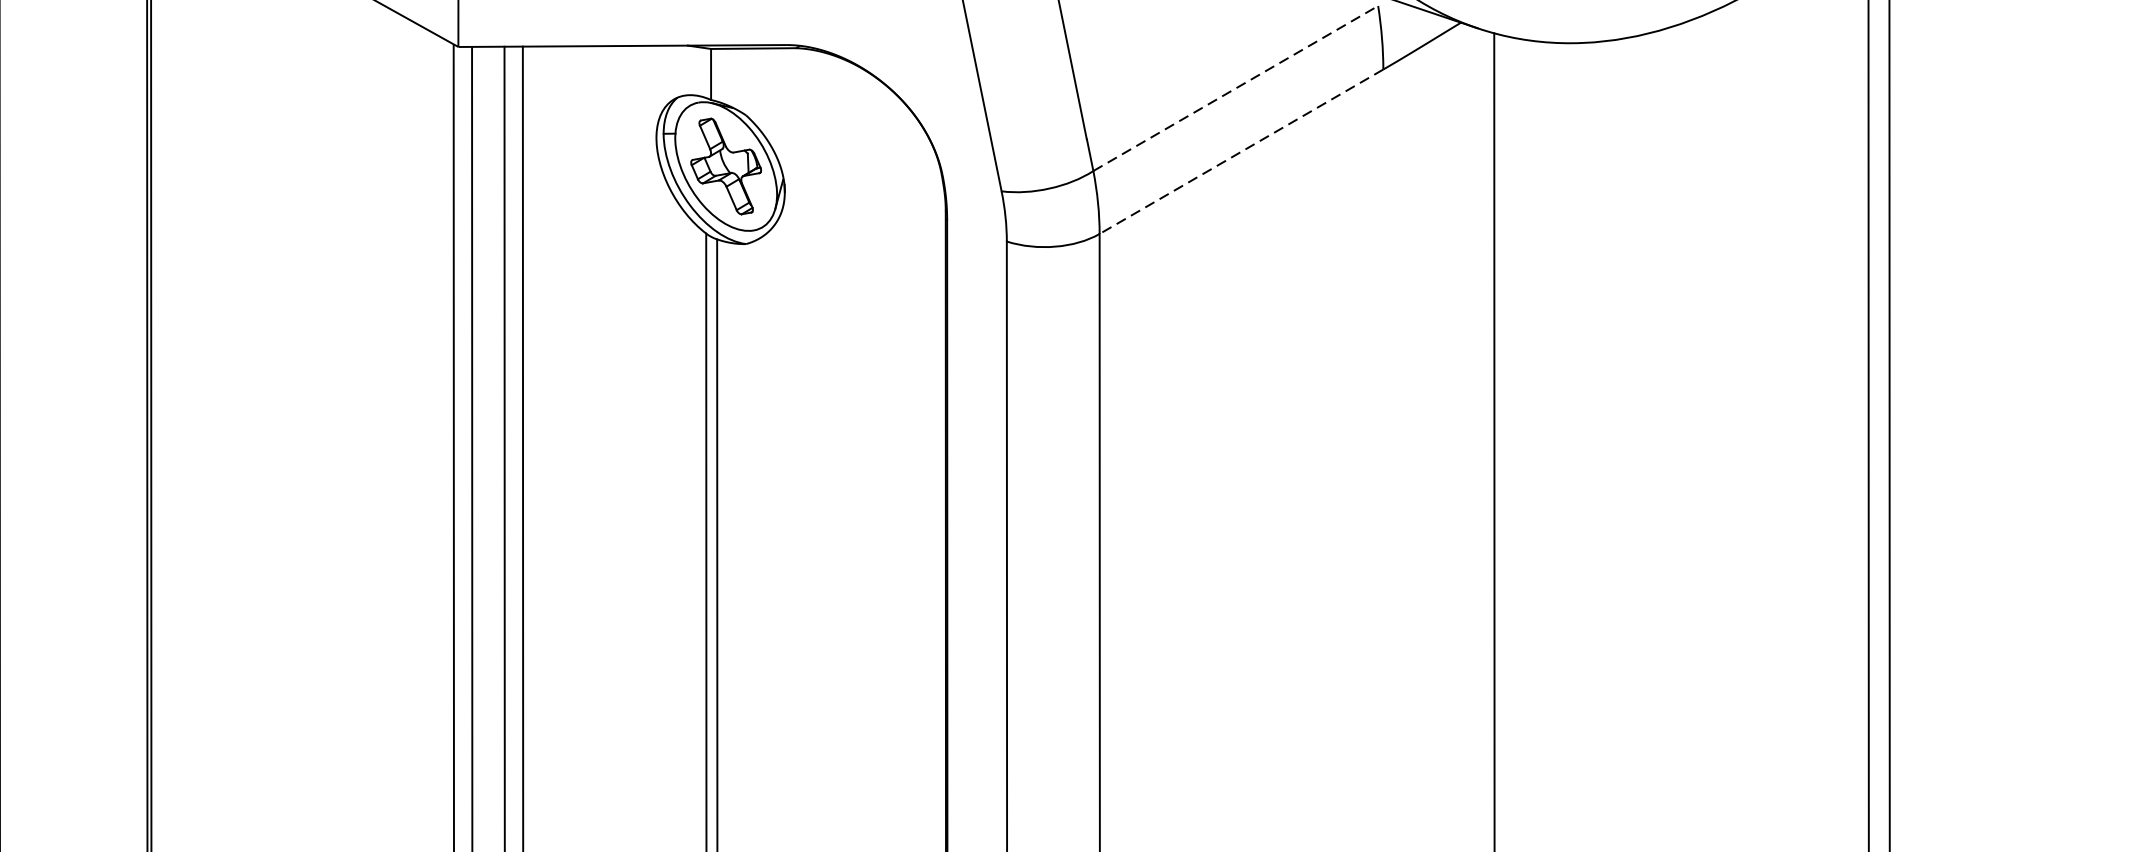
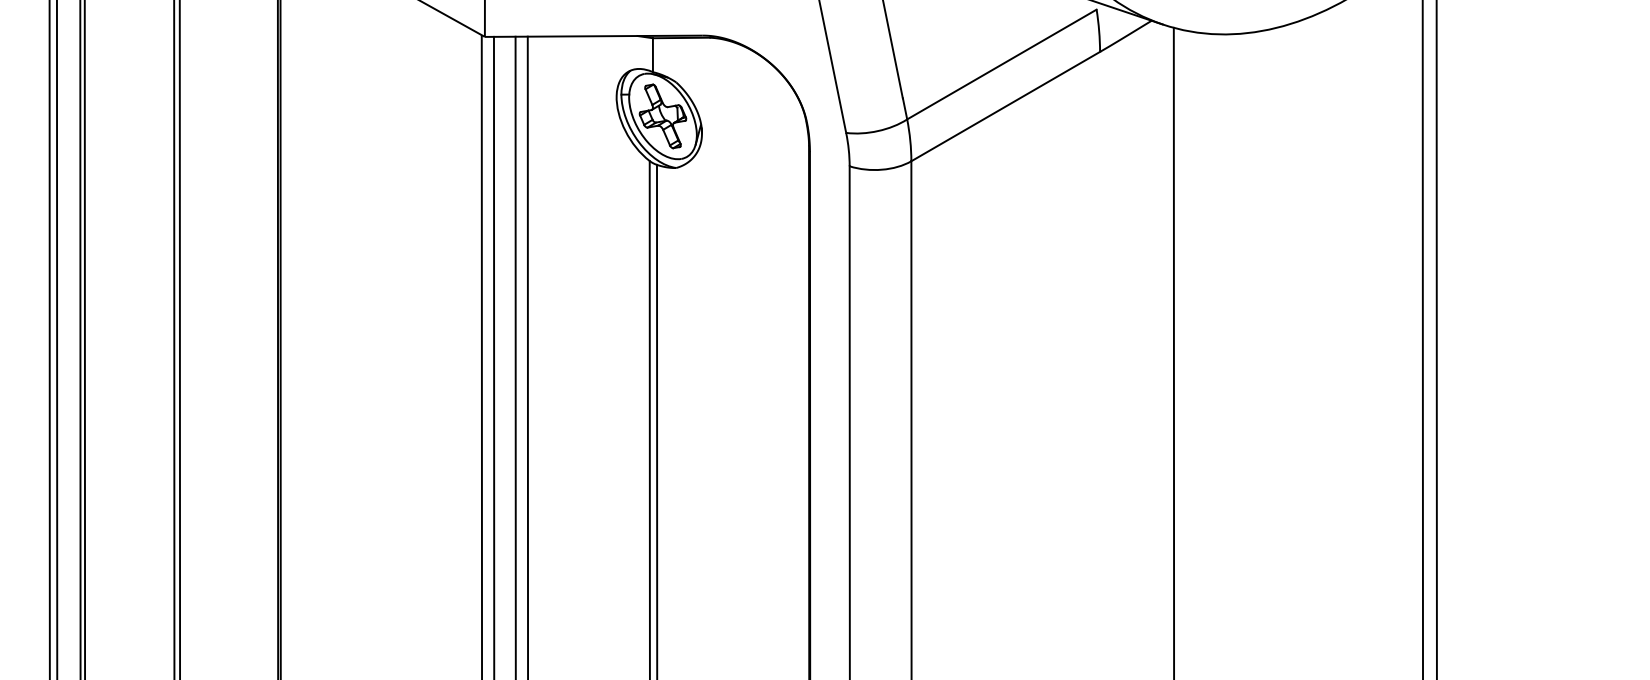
line: (1236, 88) -> (1002, 64), dashed -> solid
line: (1241, 151) -> (1005, 106), dashed -> solid

